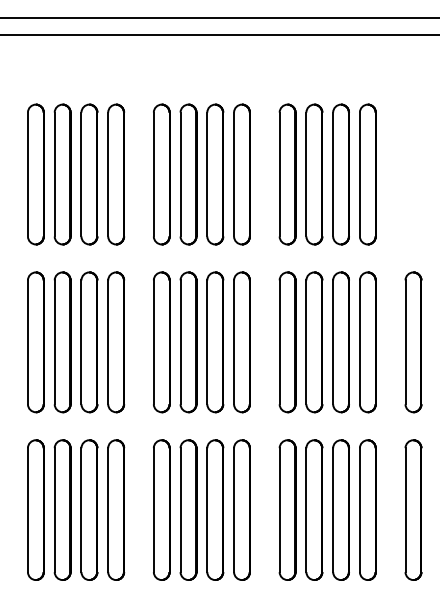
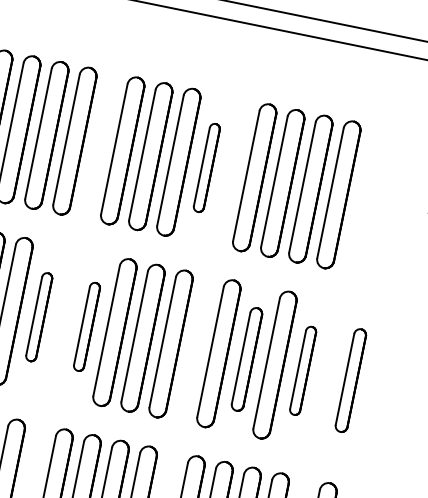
part: (241, 174) -> (206, 167), size x0.6
part: (116, 342) -> (39, 317), size x0.6
part: (161, 342) -> (86, 326), size x0.6
part: (314, 342) -> (247, 359), size x0.7
part: (367, 342) -> (302, 370), size x0.6
part: (413, 342) -> (350, 380), size x0.7

